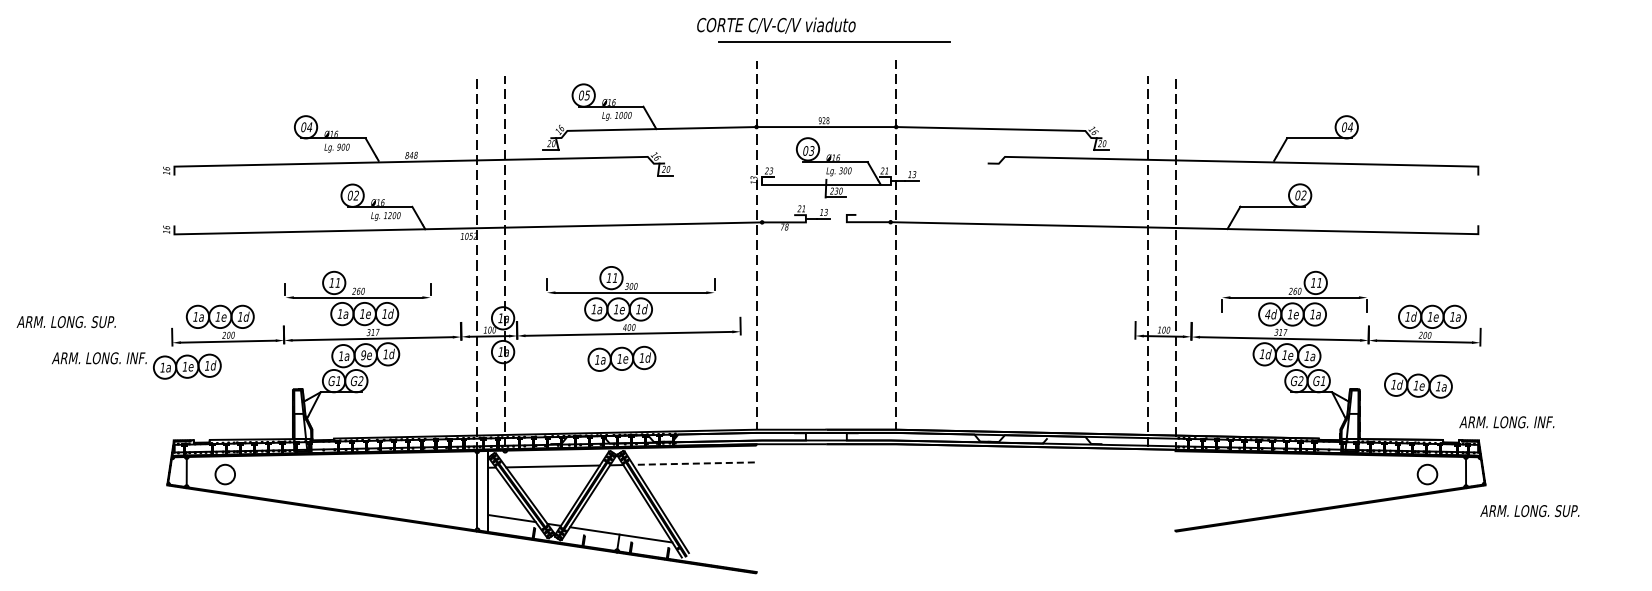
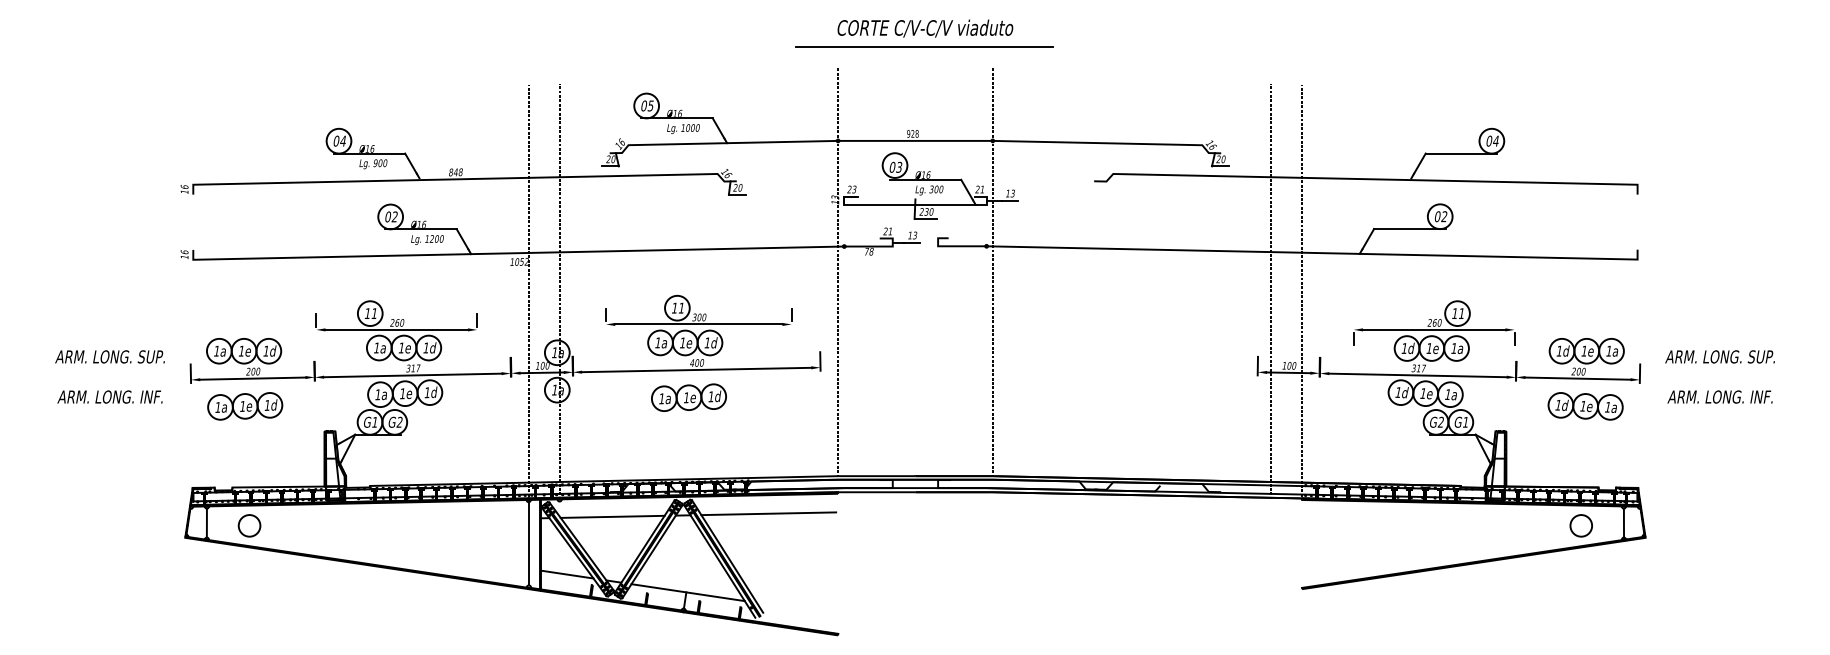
text: (776, 25) -> (925, 28), moved
text: (1267, 314) -> (1404, 348), 4d -> 1d
text: (65, 322) -> (109, 357), moved
text: (363, 355) -> (402, 393), 9e -> 1e
part: (187, 366) -> (245, 406), moved
part: (1418, 385) -> (1585, 406), moved
text: (1506, 422) -> (1719, 397), moved
line: (693, 463) -> (768, 513), dashed -> solid
text: (1529, 511) -> (1719, 357), moved

